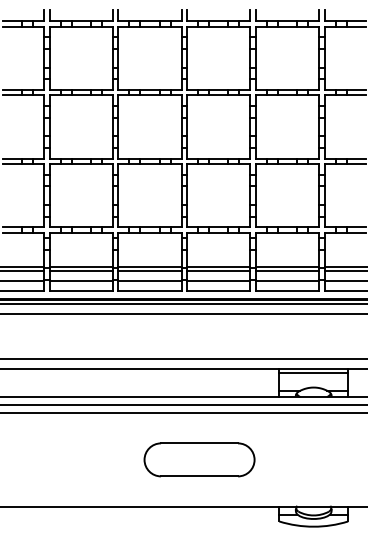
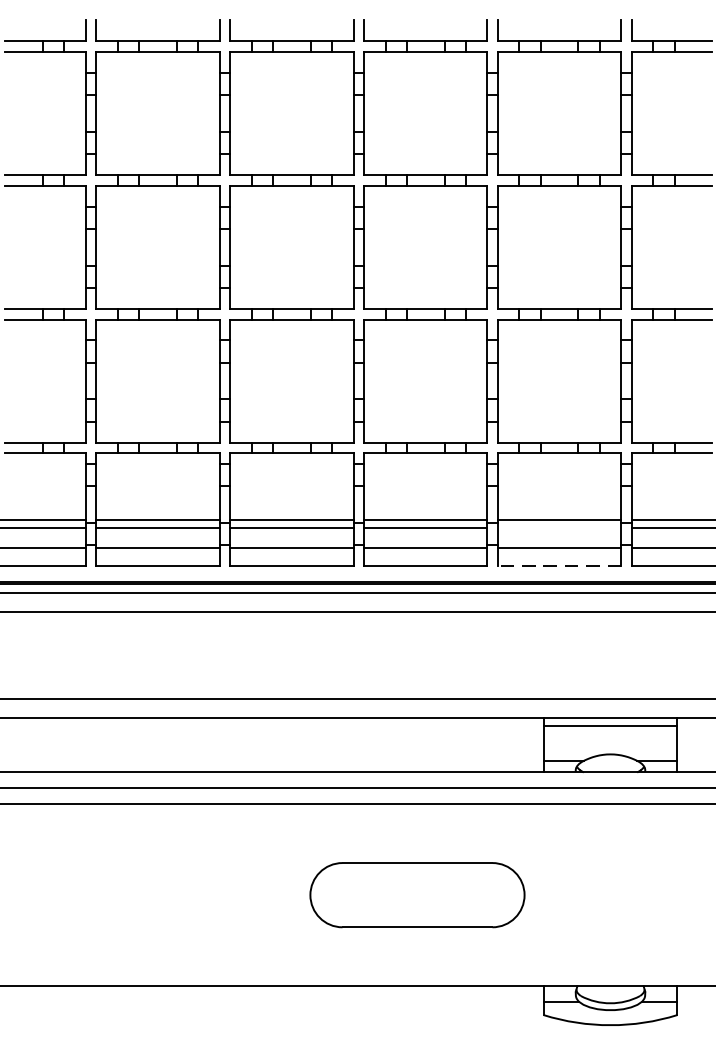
line: (287, 271) -> (559, 528), removed
line: (287, 290) -> (559, 565), solid -> dashed
part: (199, 459) -> (417, 894), moved

